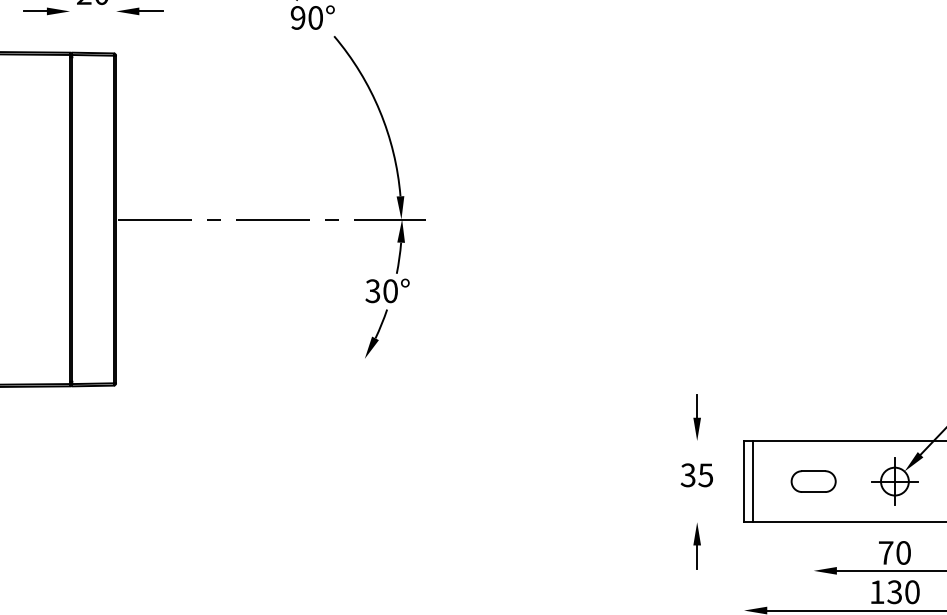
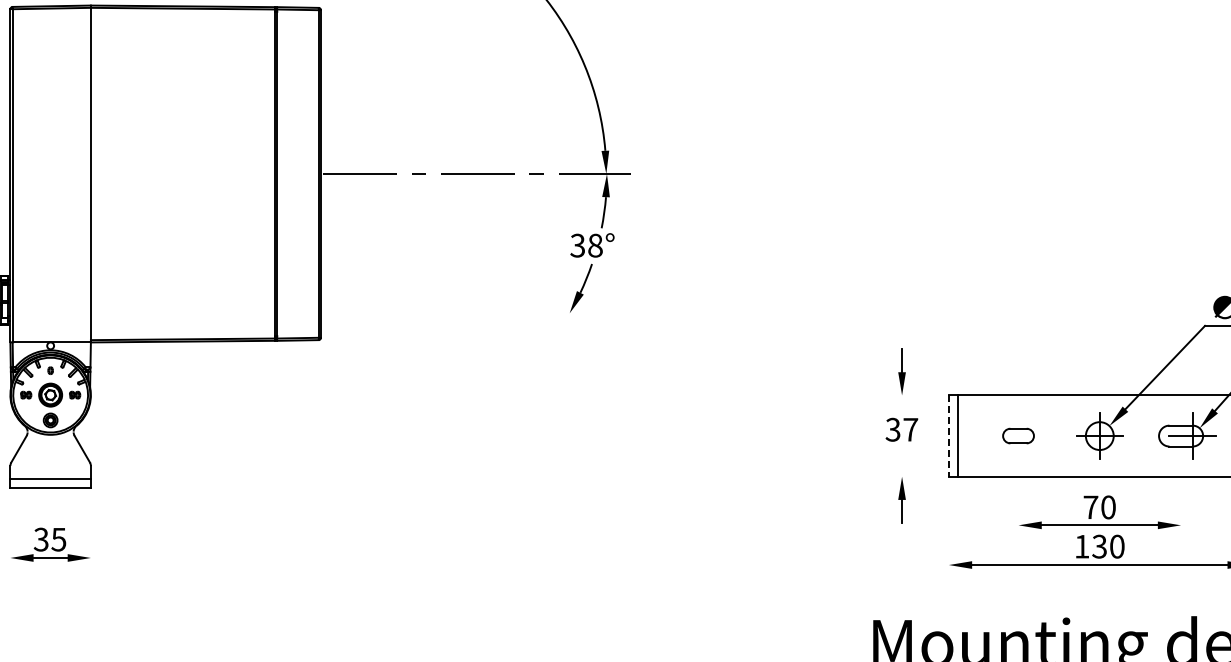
text: (390, 291) -> (595, 245), 30° -> 38°
text: (705, 475) -> (910, 429), 35 -> 37
part: (813, 481) -> (1018, 435), size x0.7
line: (743, 482) -> (948, 436), solid -> dashed

